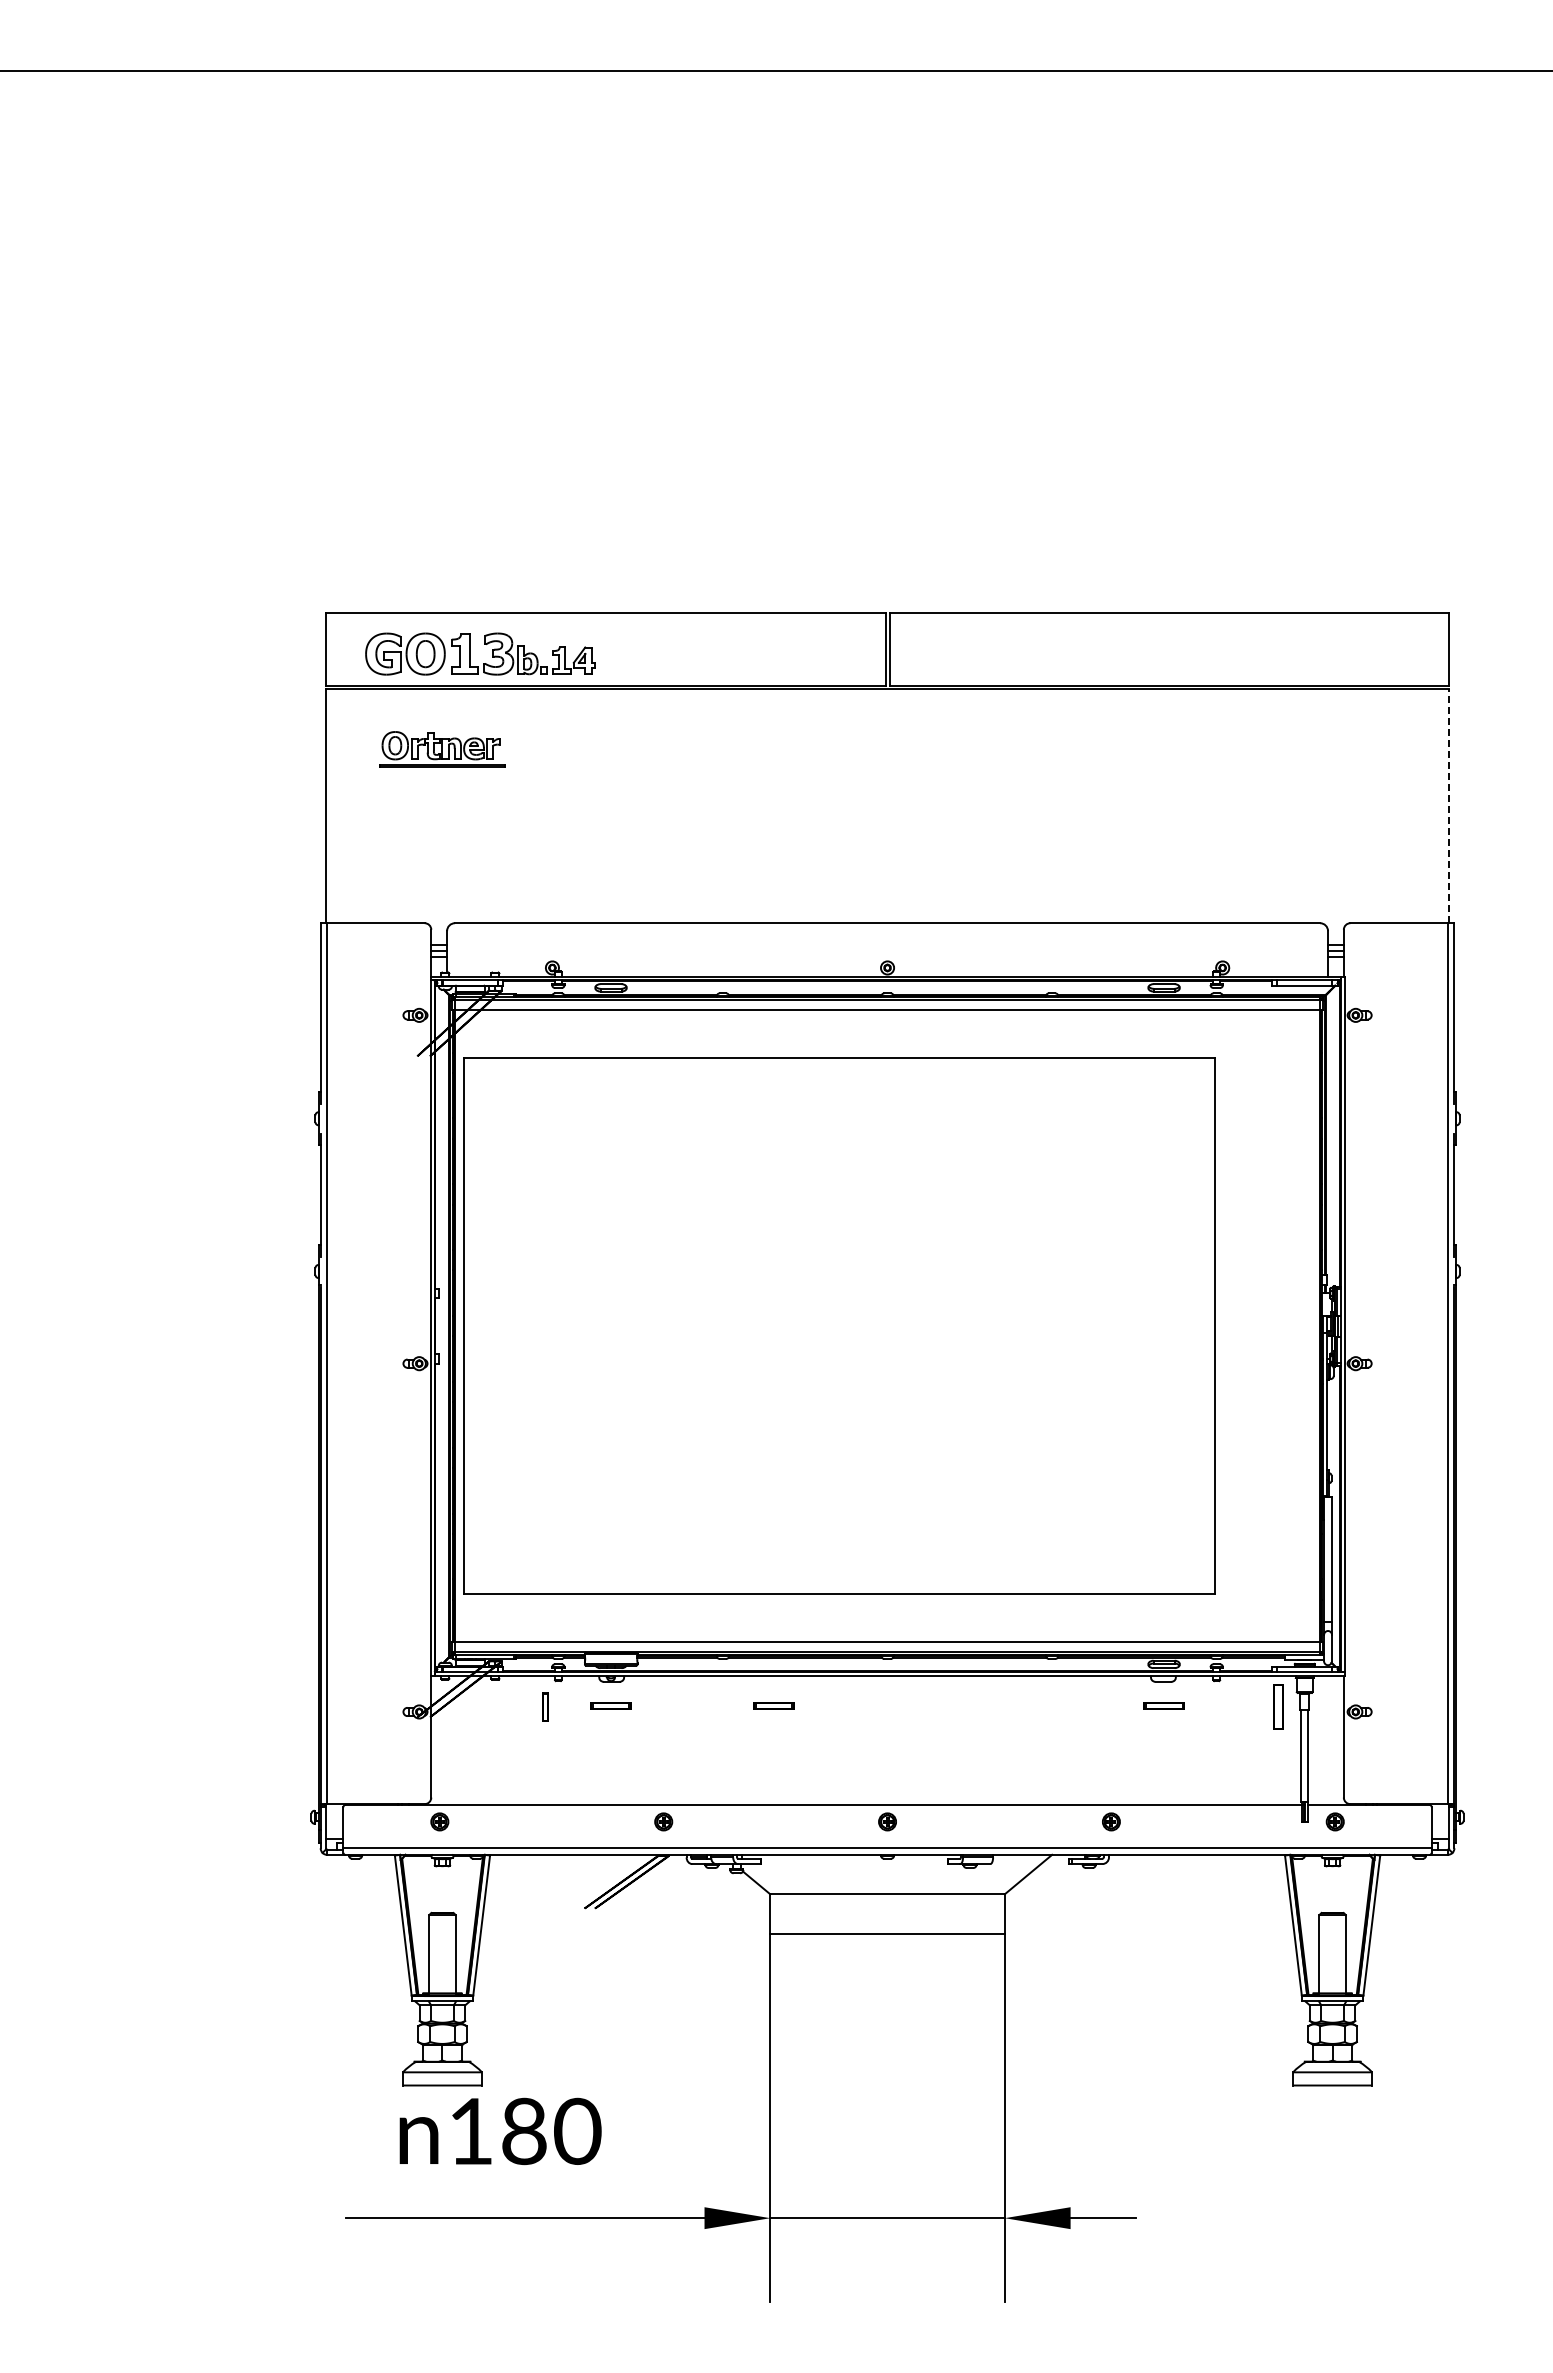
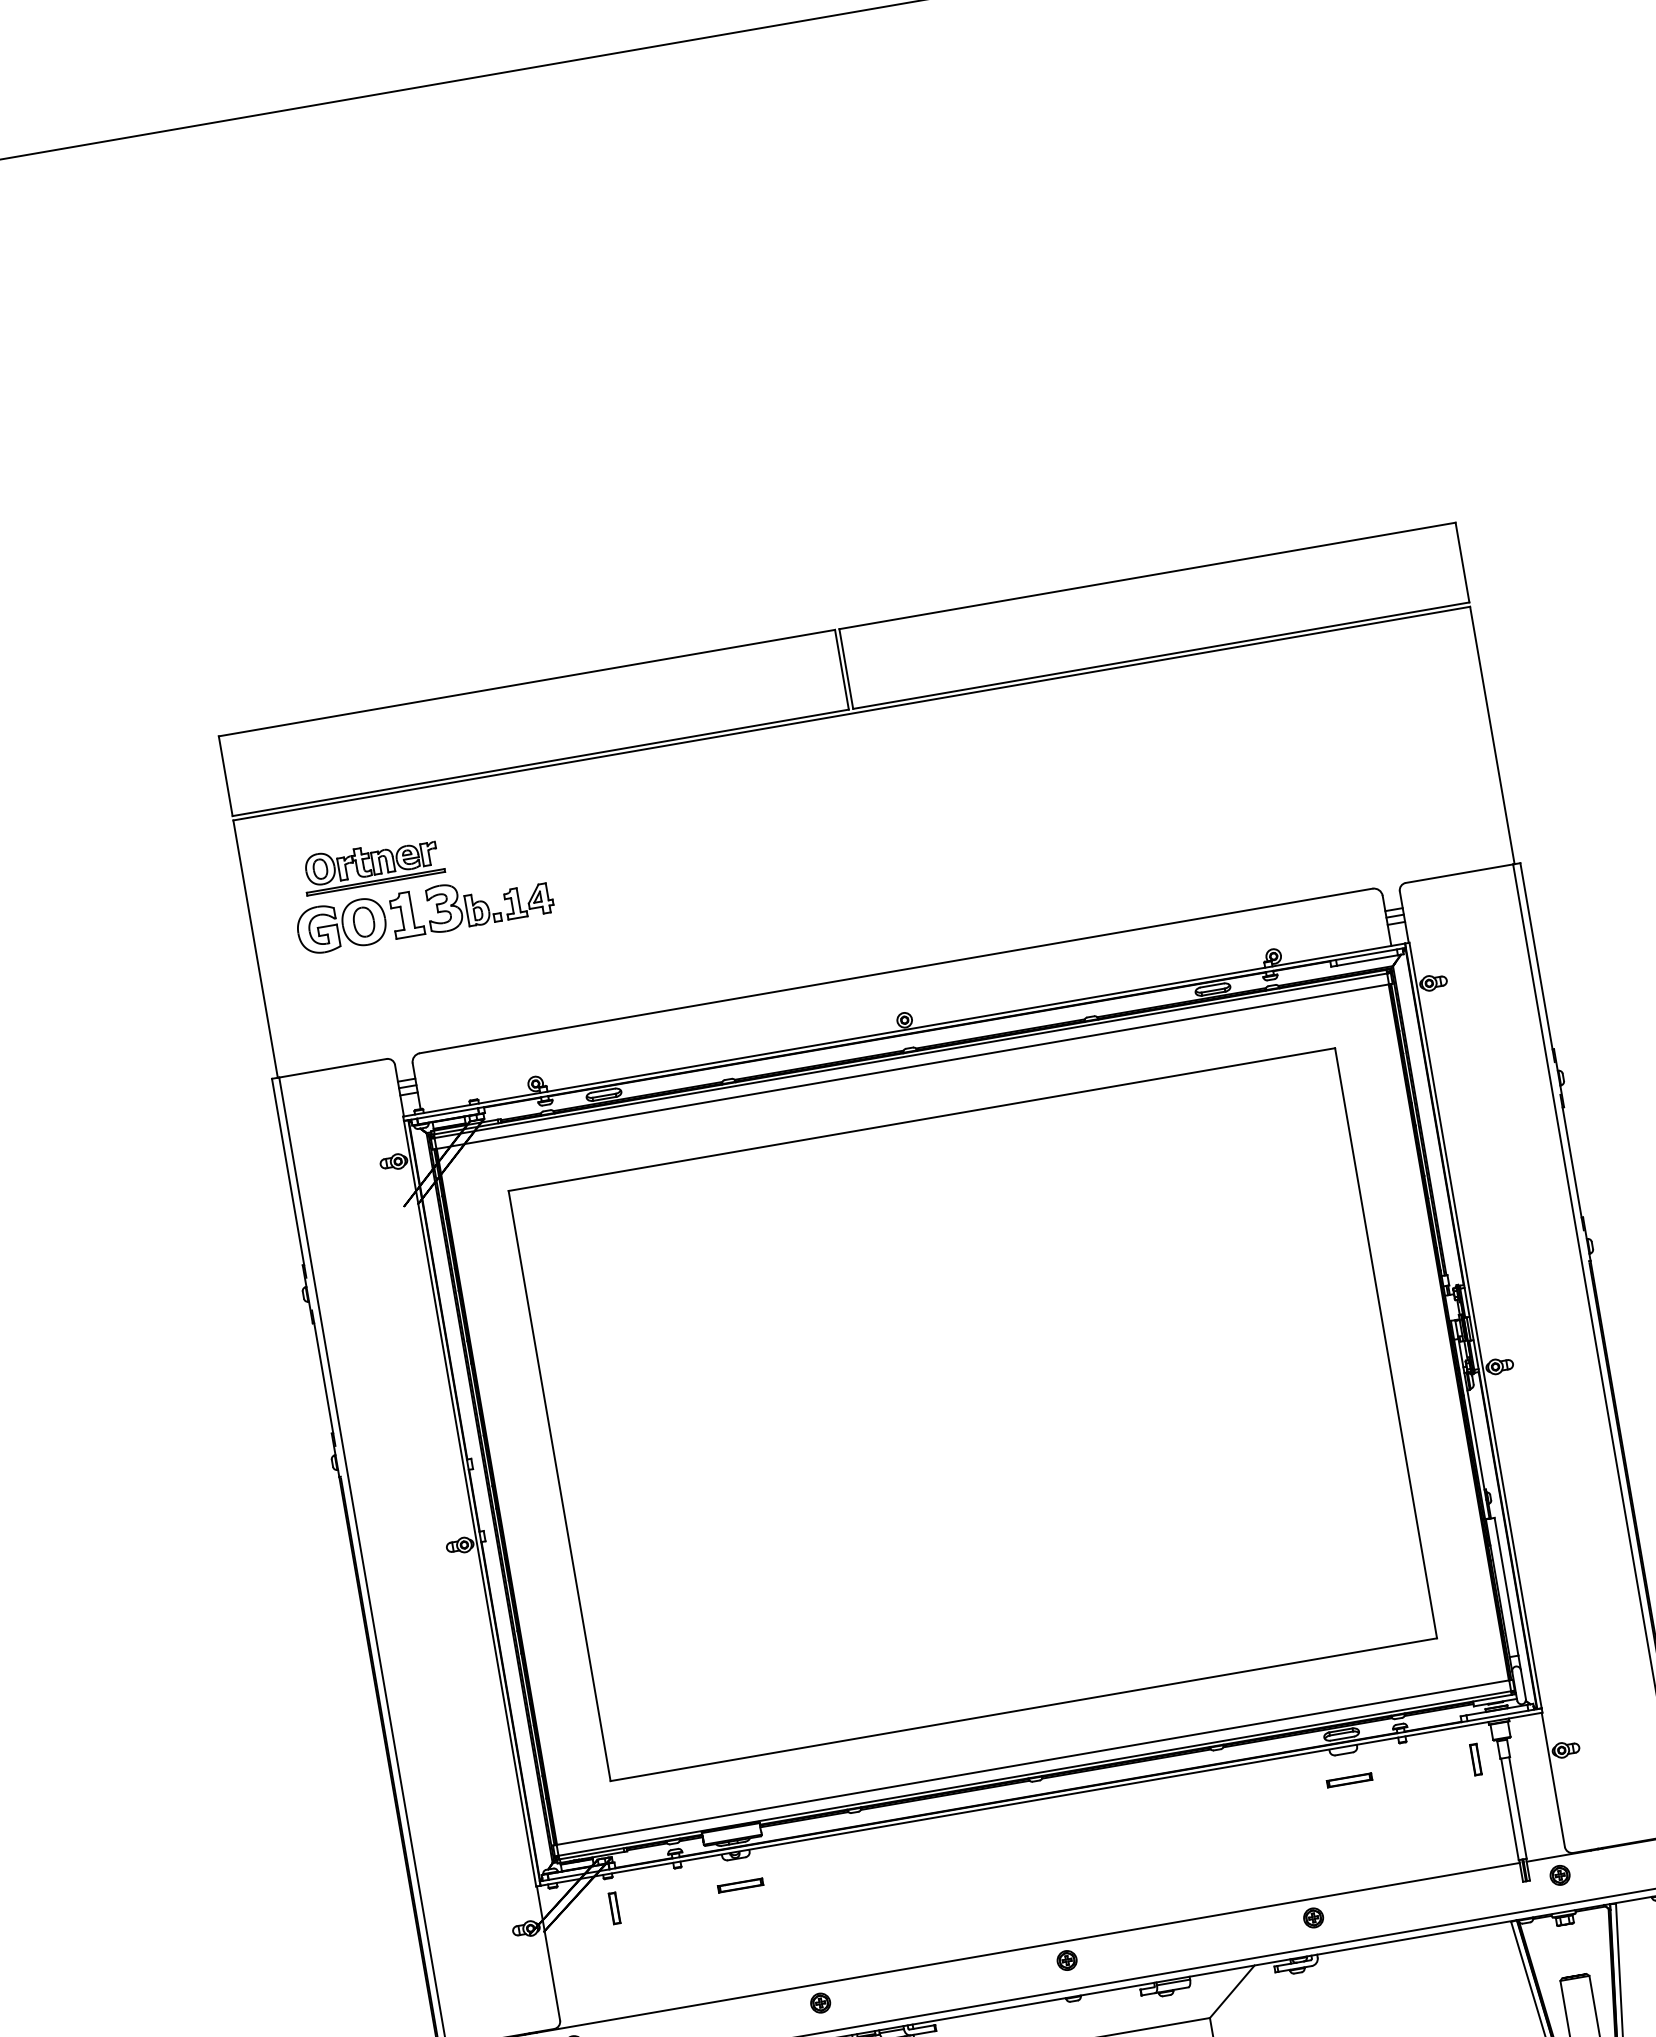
part: (484, 644) -> (426, 900), moved
line: (1449, 806) -> (1492, 735), dashed -> solid
part: (839, 1325) -> (972, 1413), moved
part: (773, 1705) -> (919, 1854), removed
part: (545, 1706) -> (614, 1907), moved
part: (1278, 1706) -> (1475, 1759), size x0.62

